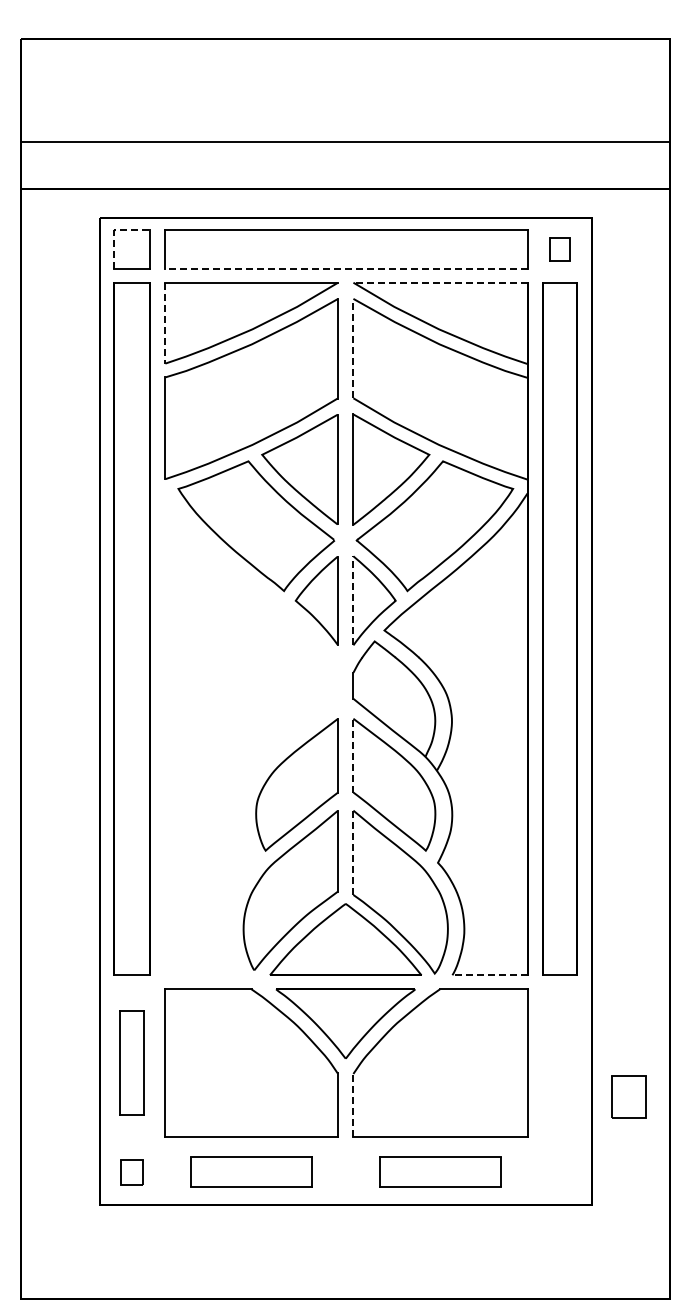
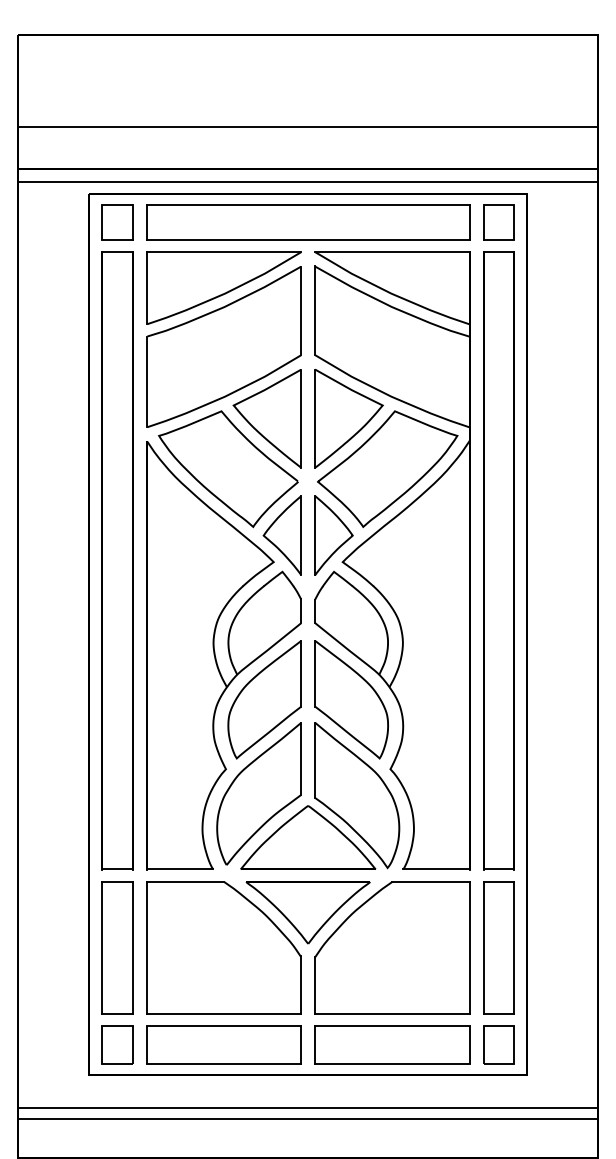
line: (345, 204) -> (308, 182), added
line: (114, 230) -> (102, 205), dashed -> solid
part: (559, 249) -> (498, 222), size x1.67
line: (345, 268) -> (308, 239), dashed -> solid
line: (440, 282) -> (392, 251), dashed -> solid
line: (165, 323) -> (147, 288), dashed -> solid
line: (353, 348) -> (315, 310), dashed -> solid
line: (353, 600) -> (315, 535), dashed -> solid
part: (251, 735) -> (224, 655), added
line: (353, 755) -> (315, 673), dashed -> solid
line: (353, 852) -> (315, 760), dashed -> solid
line: (490, 975) -> (437, 869), dashed -> solid
part: (131, 1062) -> (117, 947), size x1.43
part: (559, 1062) -> (498, 947), added
part: (628, 1096) -> (498, 1044), moved
line: (353, 1105) -> (315, 985), dashed -> solid
part: (131, 1171) -> (117, 1044), size x1.67
part: (251, 1171) -> (224, 1044), size x1.43
part: (440, 1171) -> (392, 1044), size x1.43
line: (345, 1242) -> (308, 1107), added
line: (345, 1255) -> (308, 1119), added

